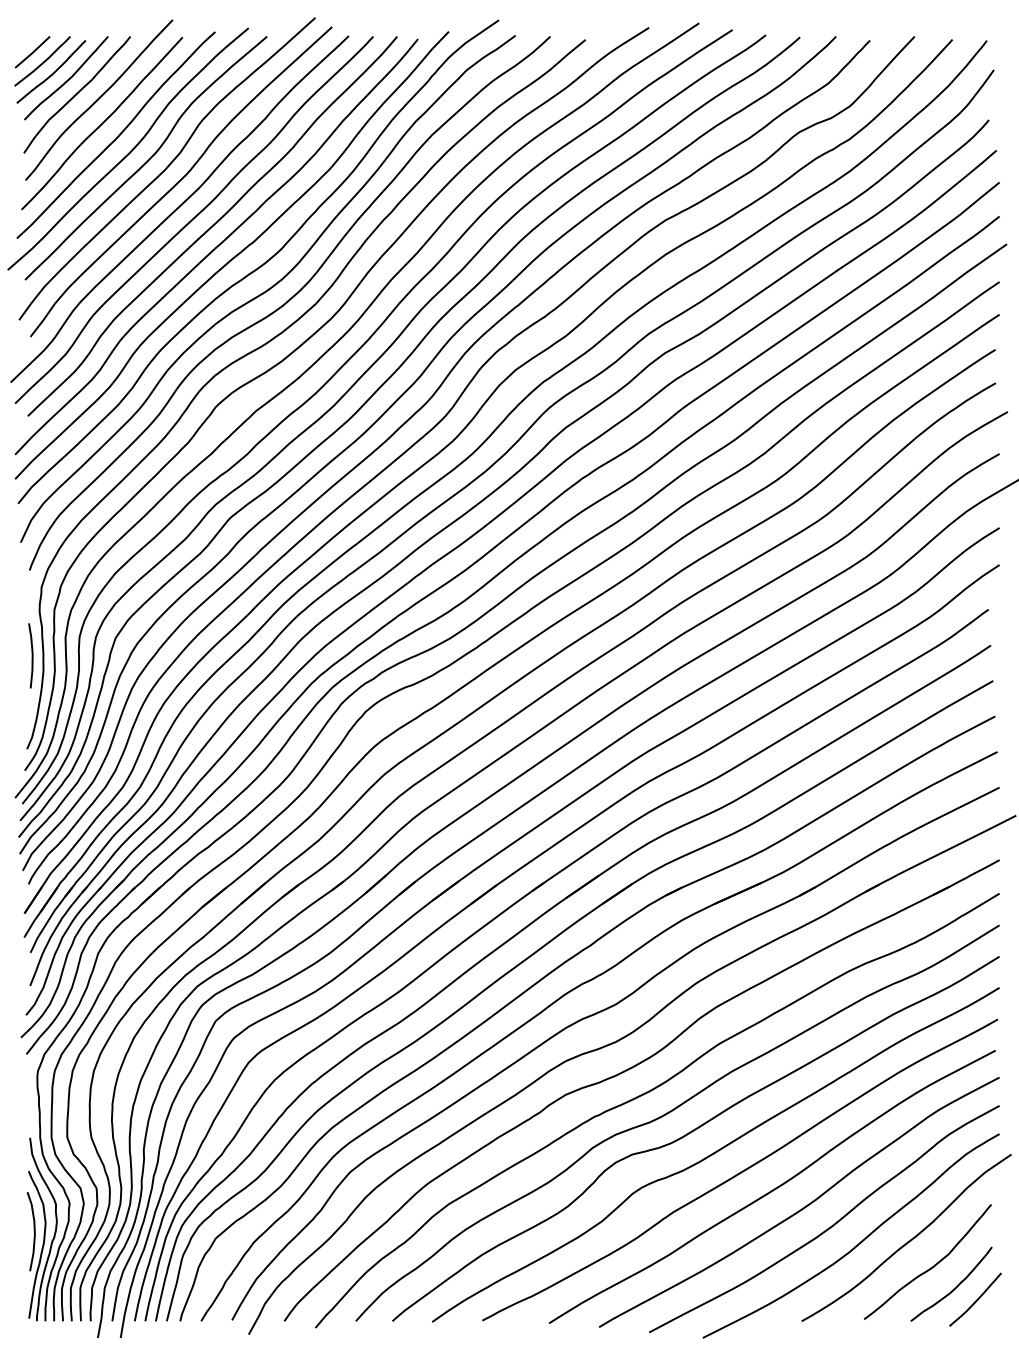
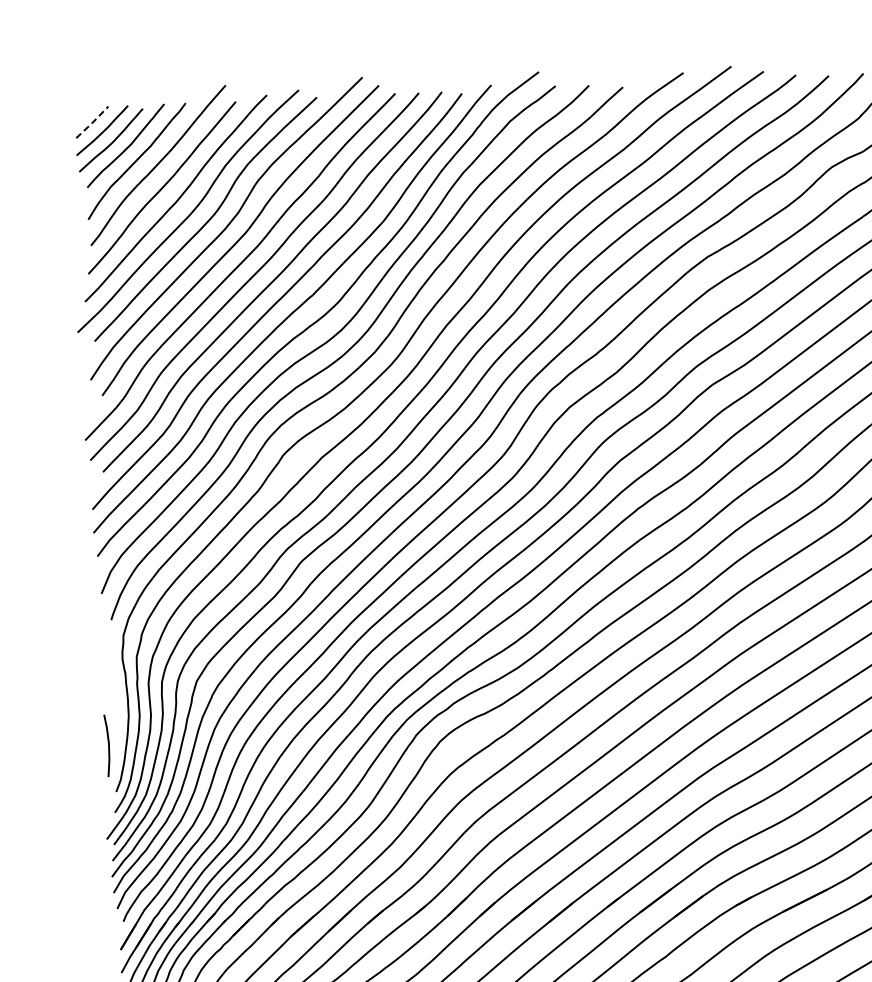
line: (32, 52) -> (92, 122), solid -> dashed
line: (31, 655) -> (107, 745), moved

